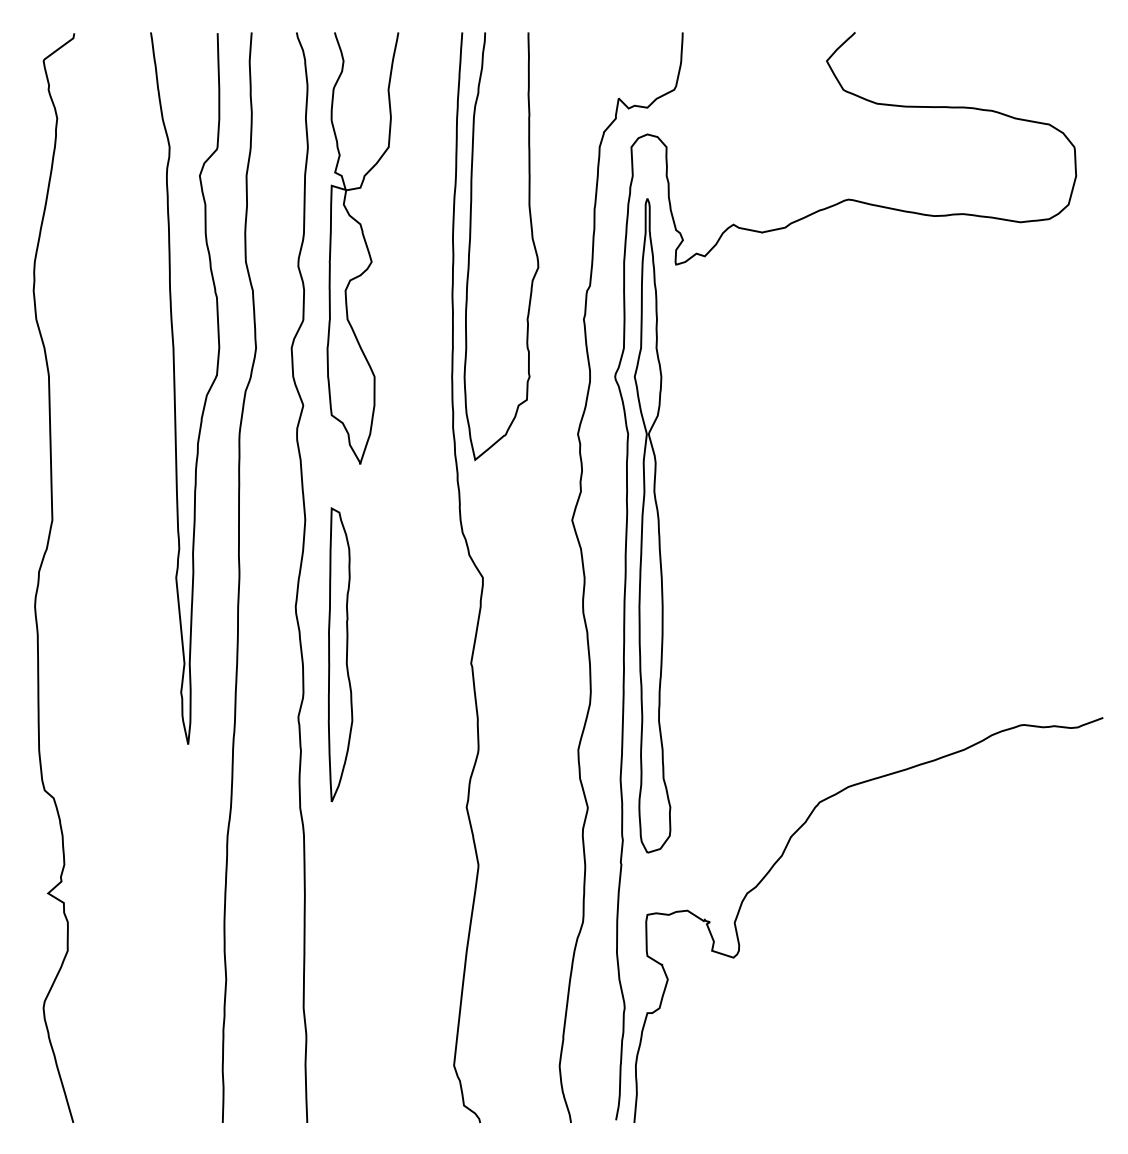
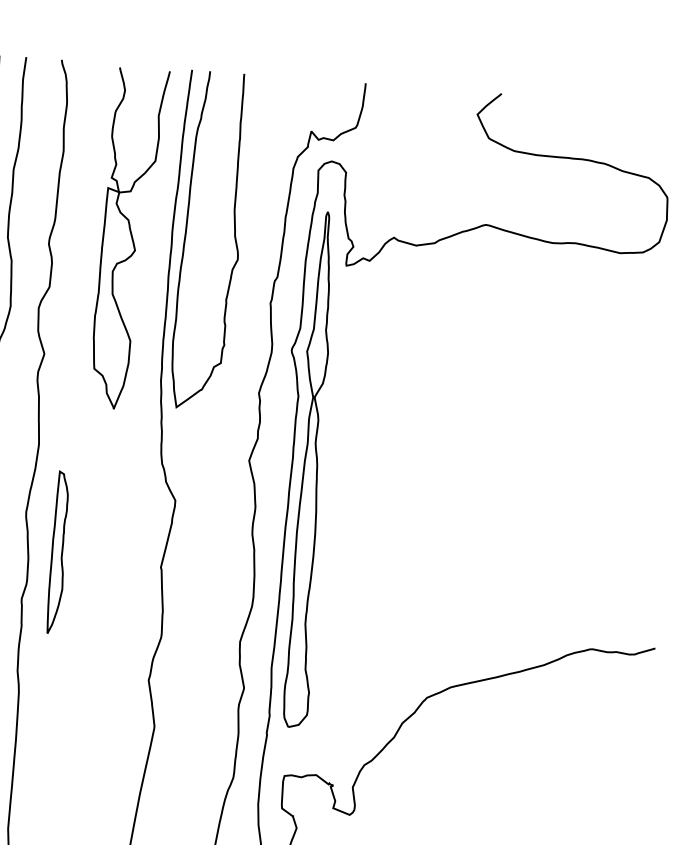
curve: (366, 248) -> (131, 239), moved
part: (340, 654) -> (58, 552), size x0.7

